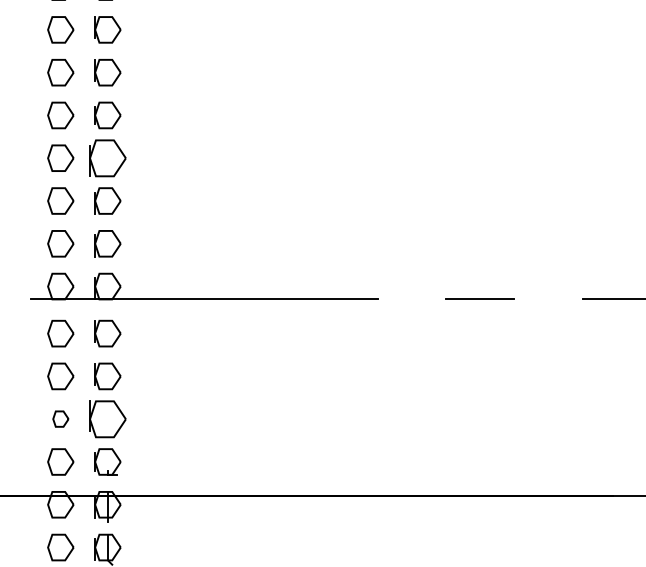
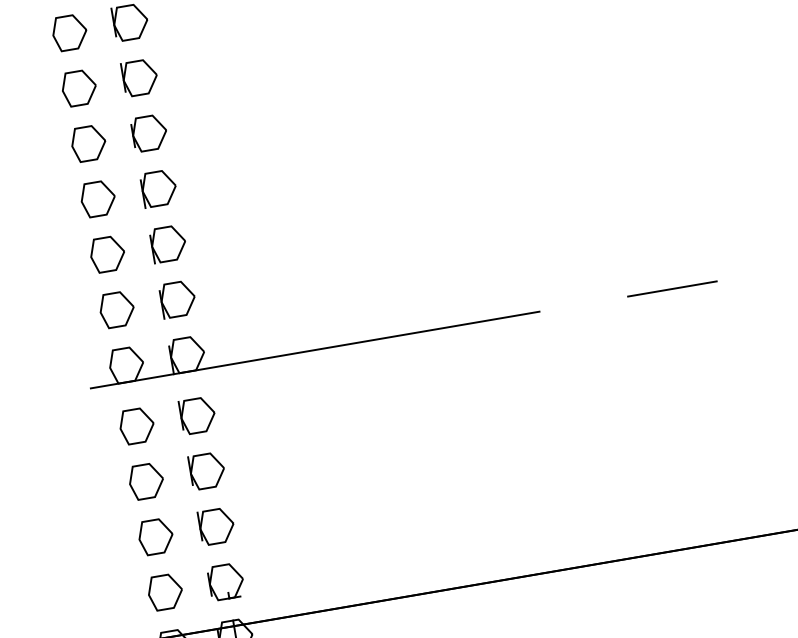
part: (107, 157) -> (158, 187), size x0.71
part: (60, 418) -> (155, 535), size x1.67
part: (107, 418) -> (216, 525), size x0.71

